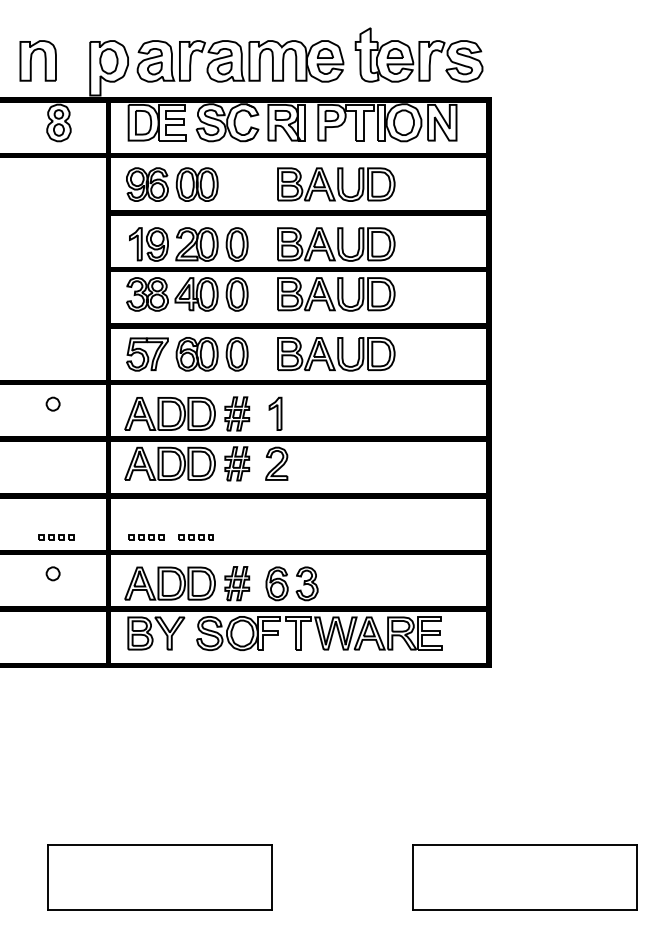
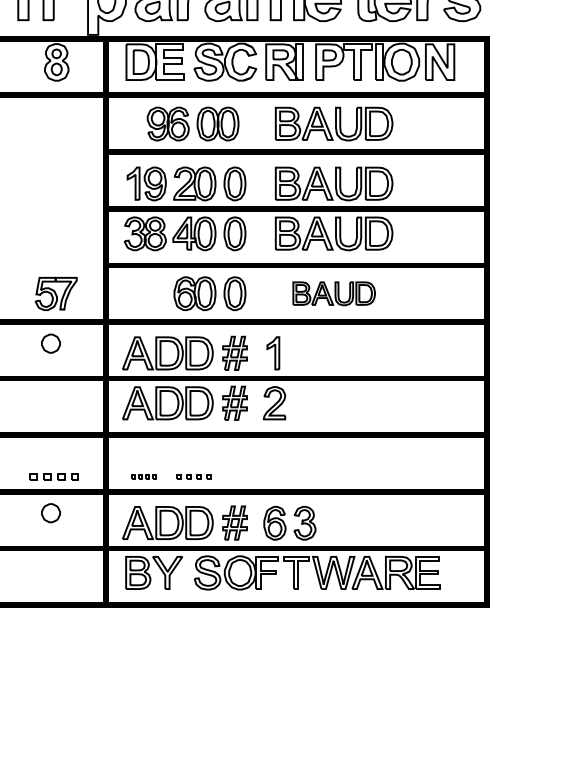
part: (172, 184) -> (193, 123), moved
part: (147, 354) -> (56, 293), moved
part: (336, 354) -> (334, 293), size x0.7
part: (52, 403) -> (50, 342), size x1.4
part: (56, 537) -> (54, 476), size x1.4
part: (146, 537) -> (144, 476), size x0.7
part: (52, 573) -> (50, 512), size x1.4

